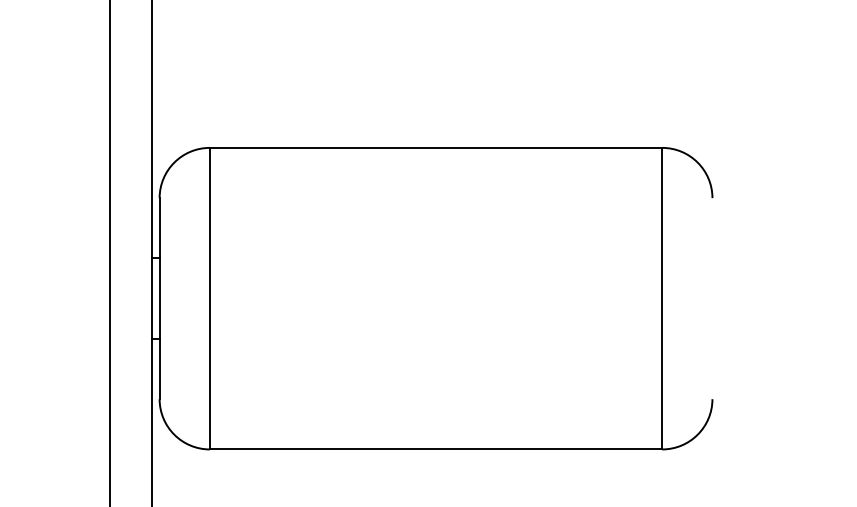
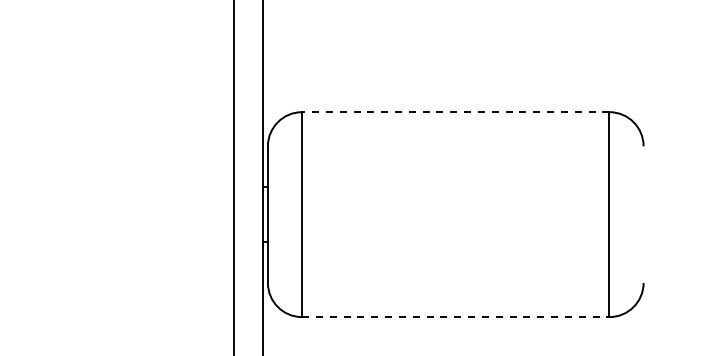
line: (435, 148) -> (455, 112), solid -> dashed
line: (435, 450) -> (455, 317), solid -> dashed

